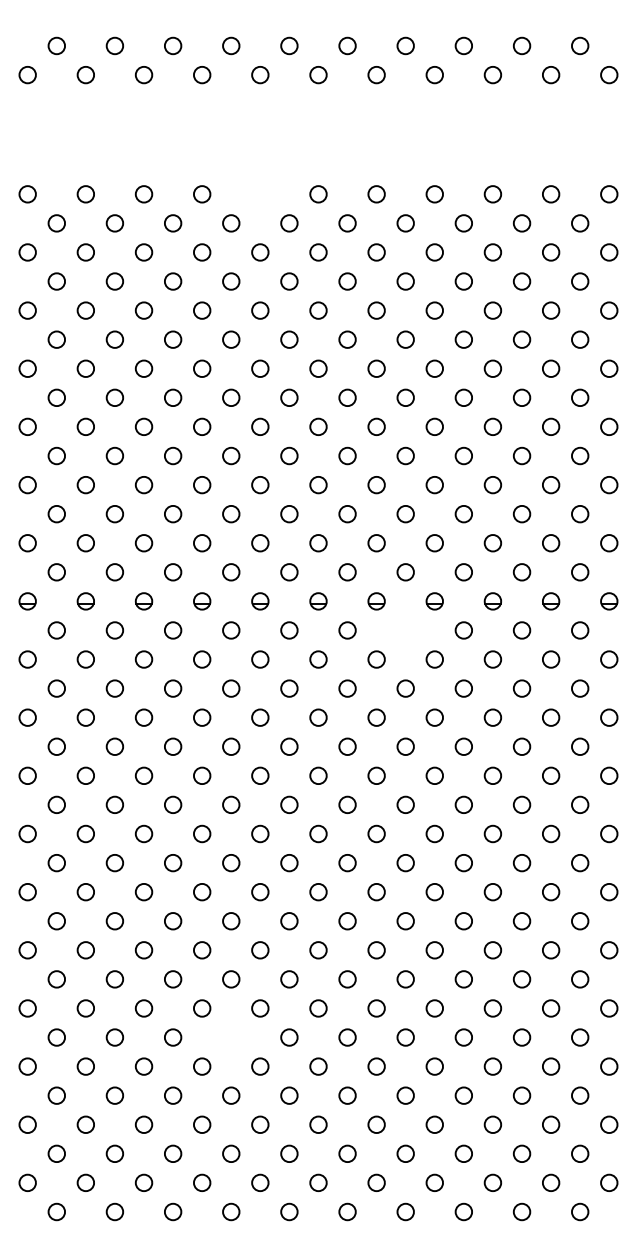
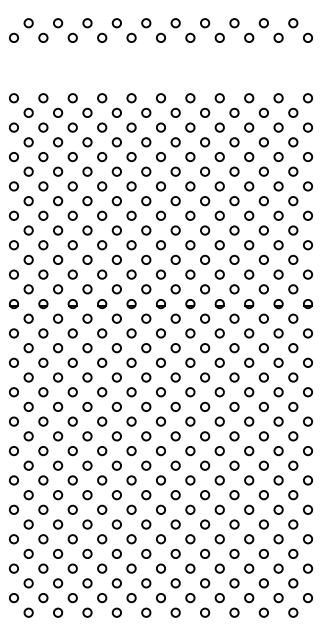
circle: (260, 194) -> (131, 98), added
circle: (406, 629) -> (205, 318), added
circle: (230, 1037) -> (116, 524), added

